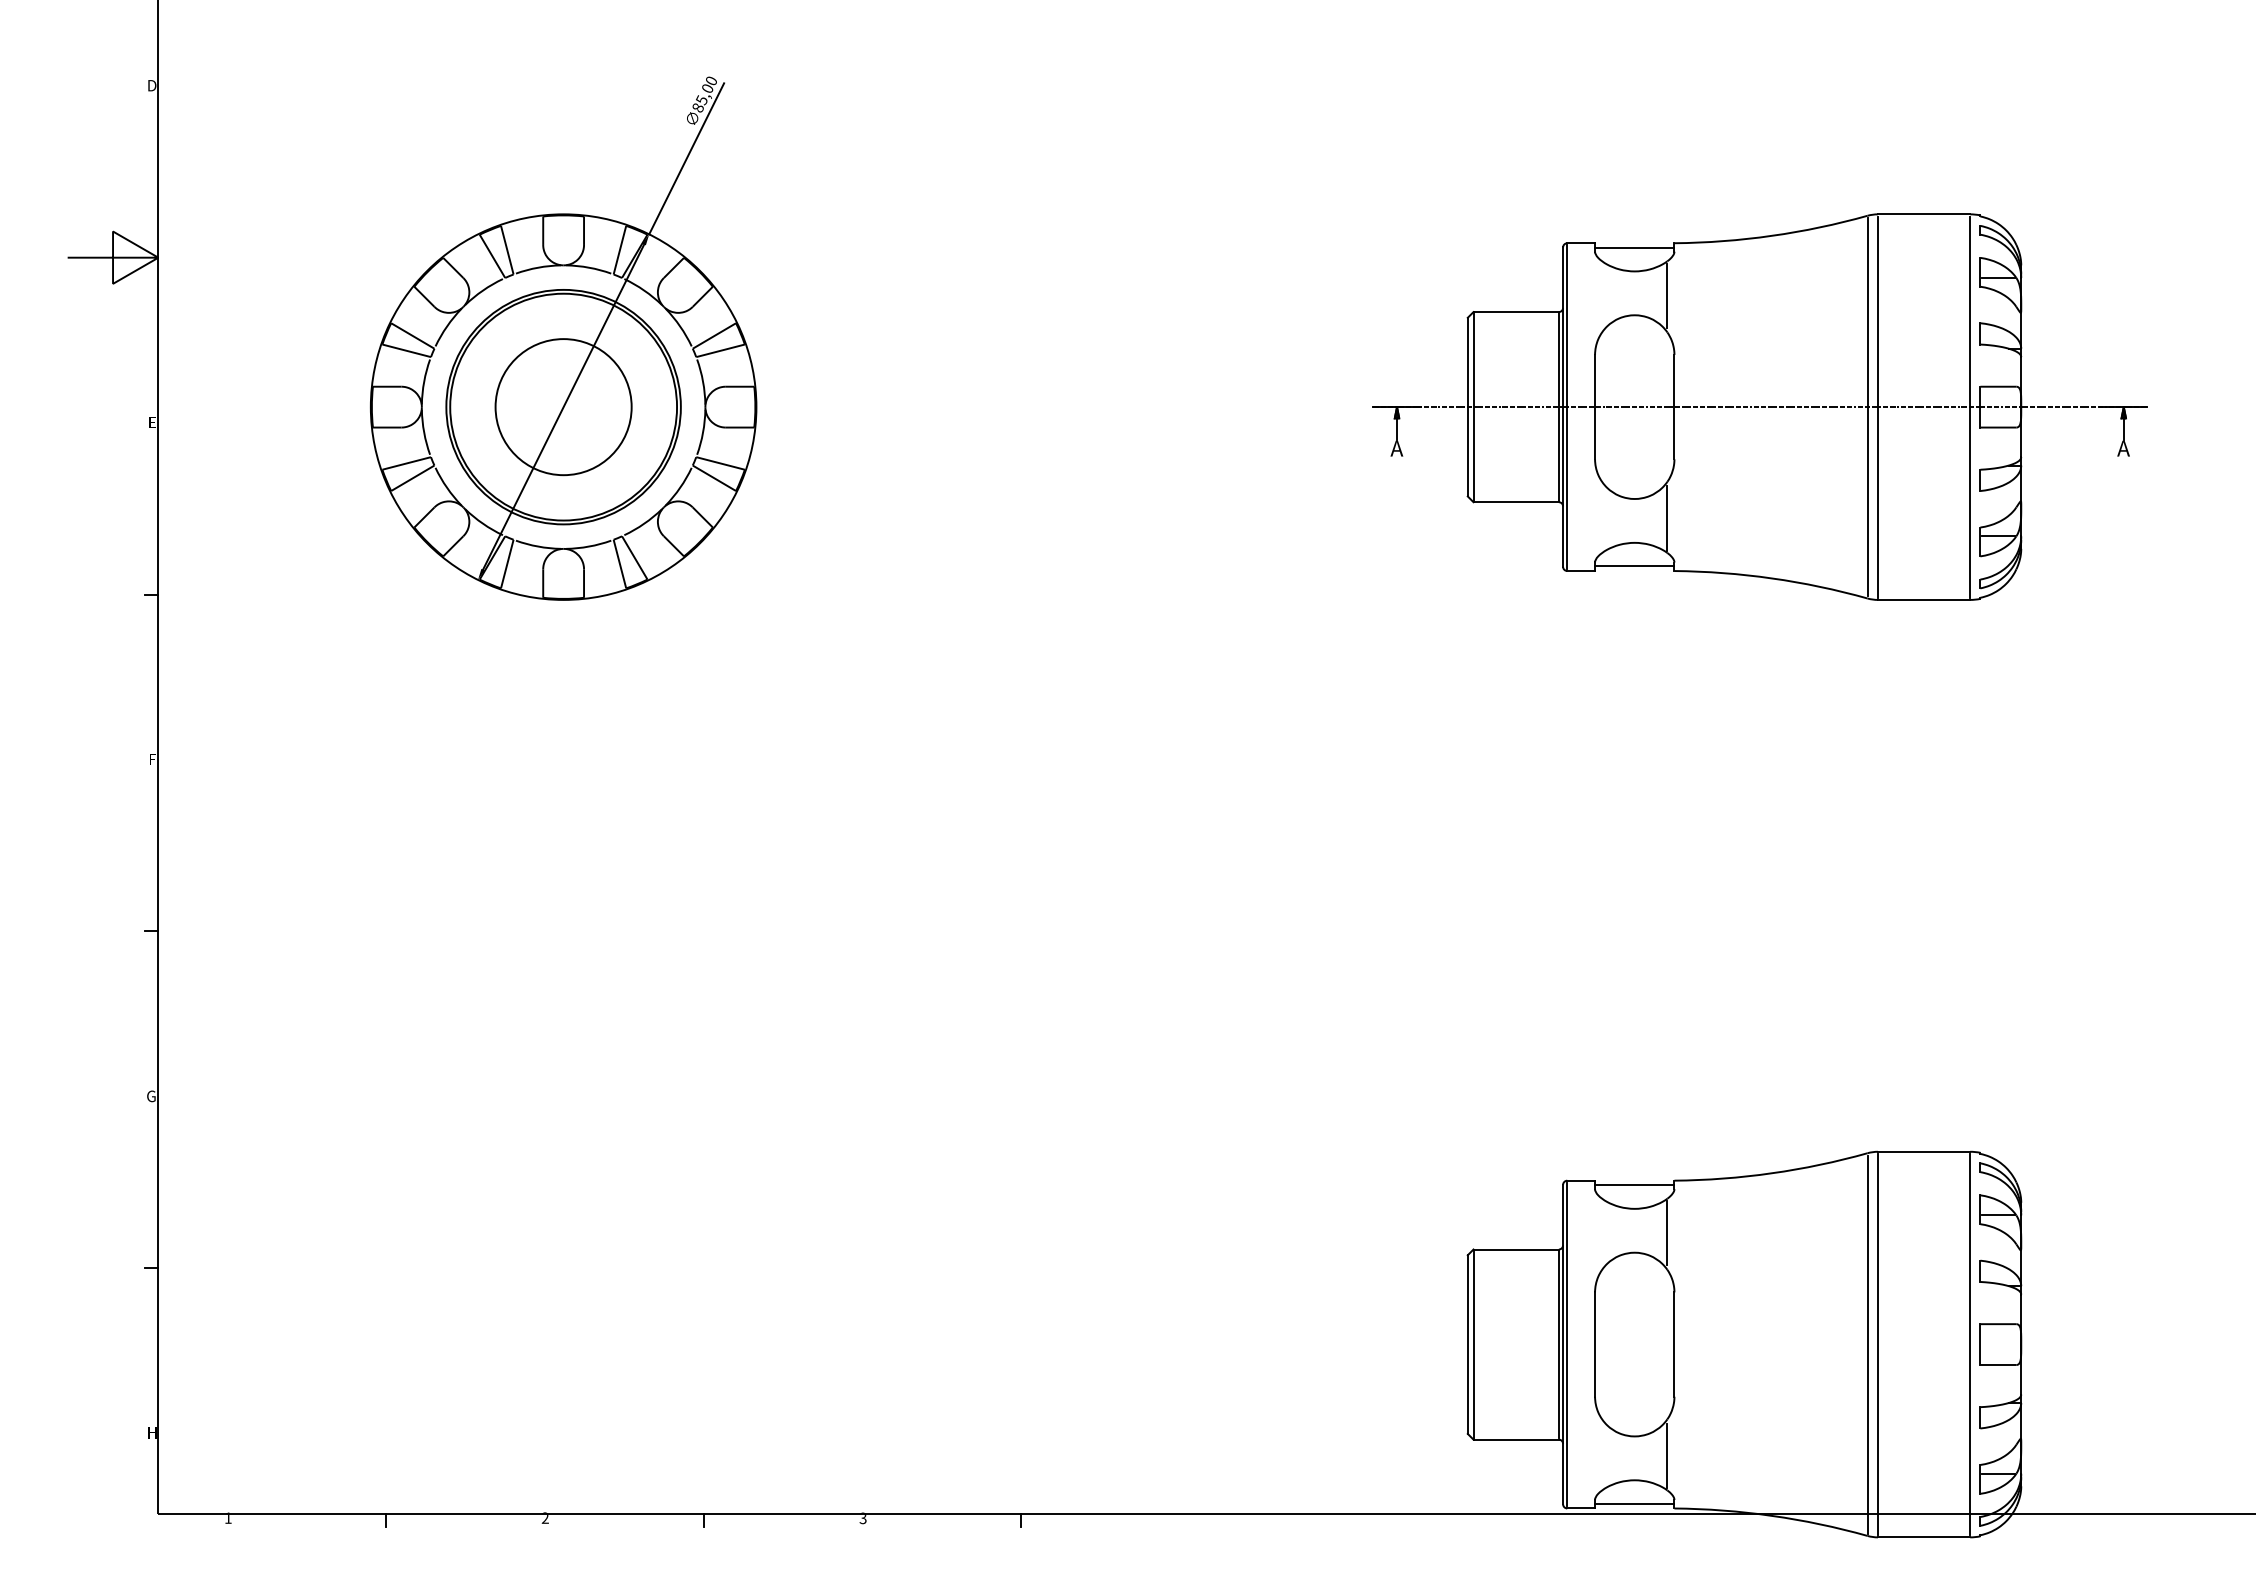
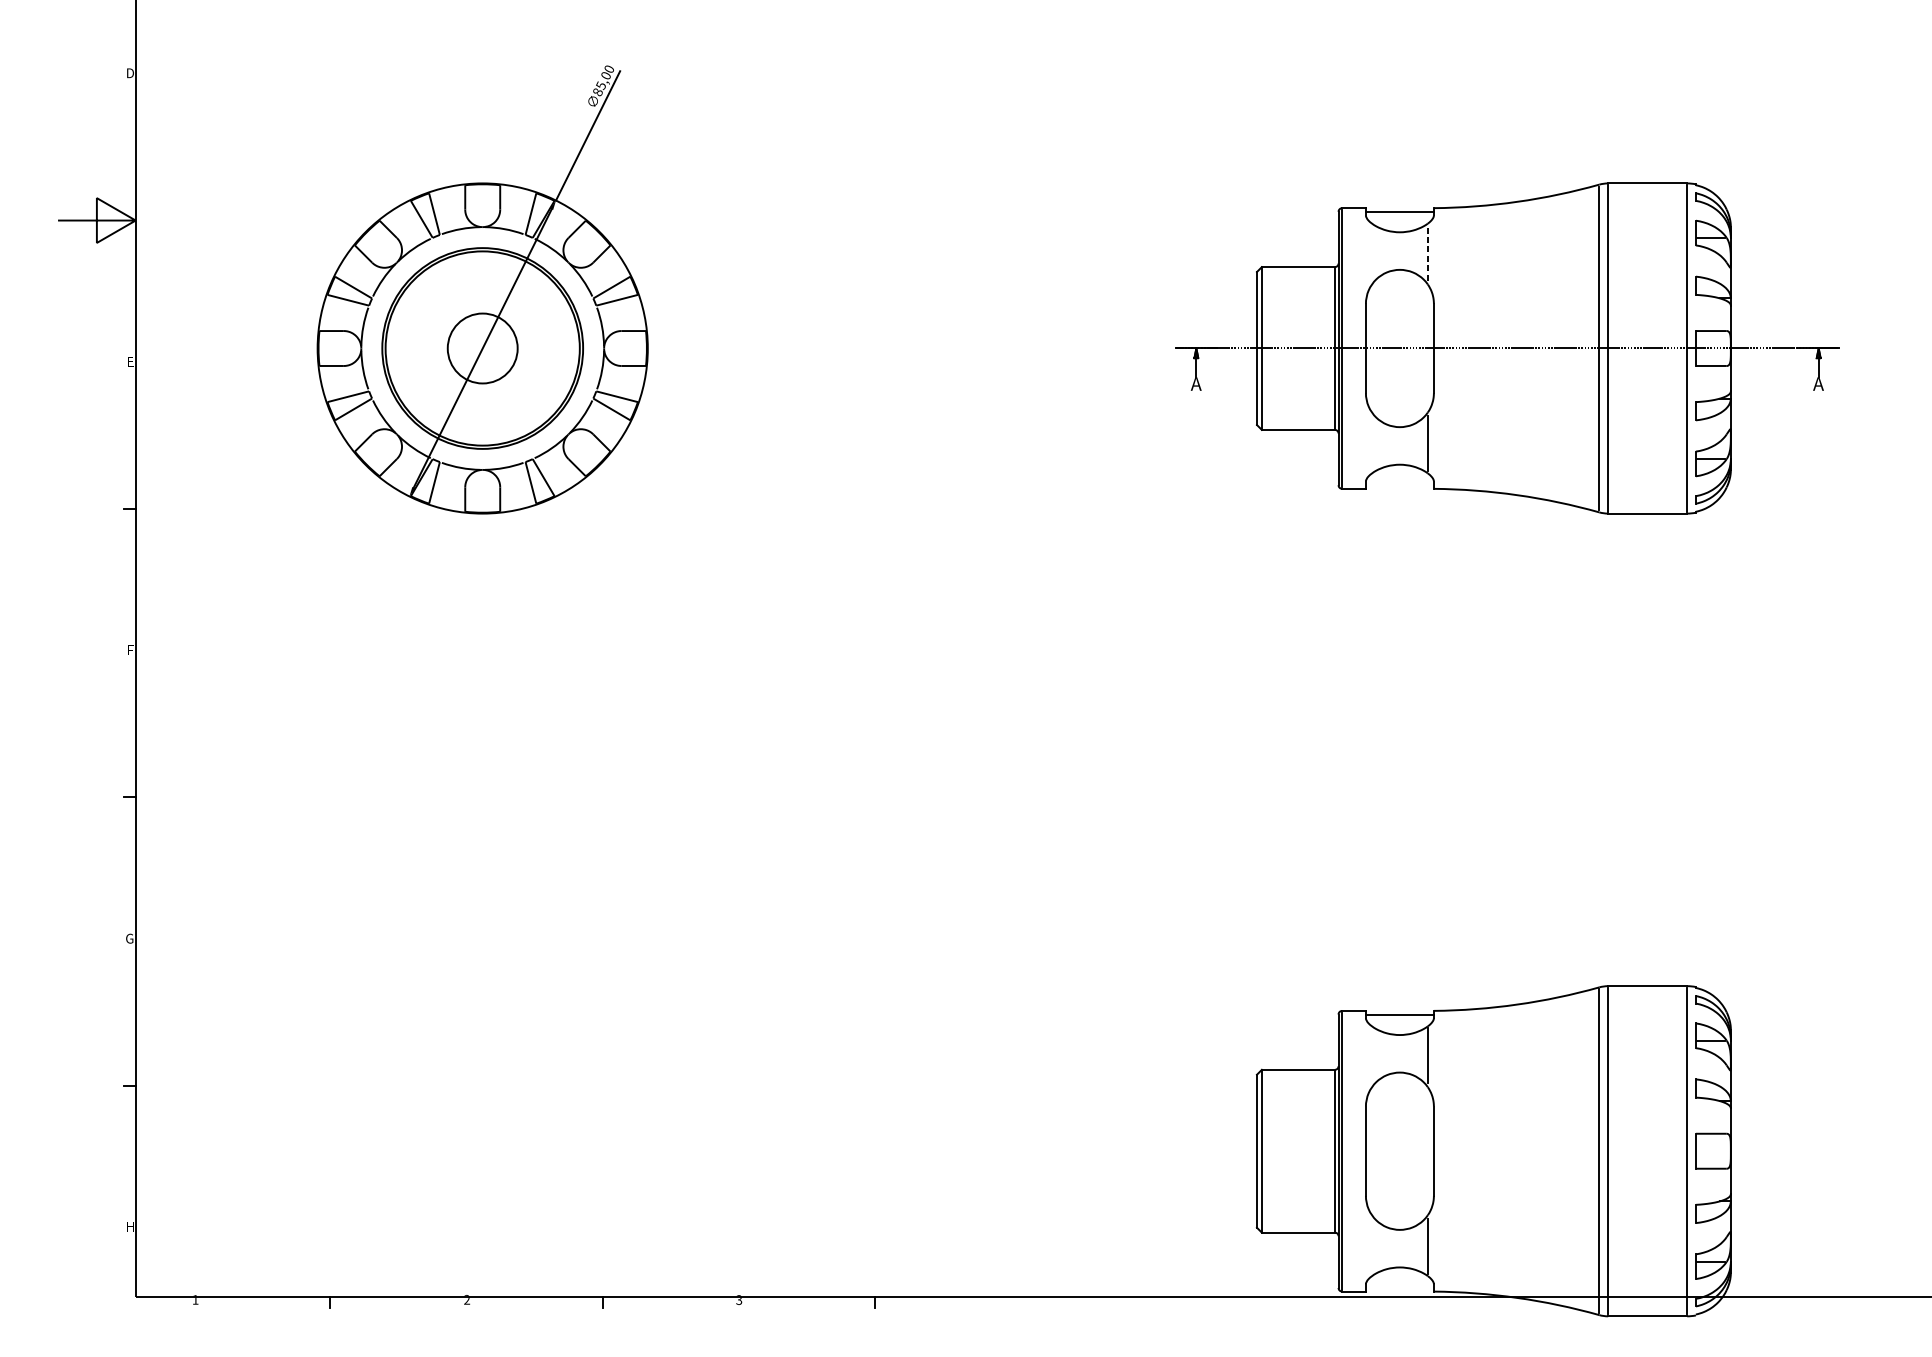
line: (1667, 295) -> (1427, 252), solid -> dashed
circle: (563, 407) -> (482, 348), size x0.6
line: (1634, 566) -> (1399, 484), removed
line: (1634, 1503) -> (1399, 1287), removed

